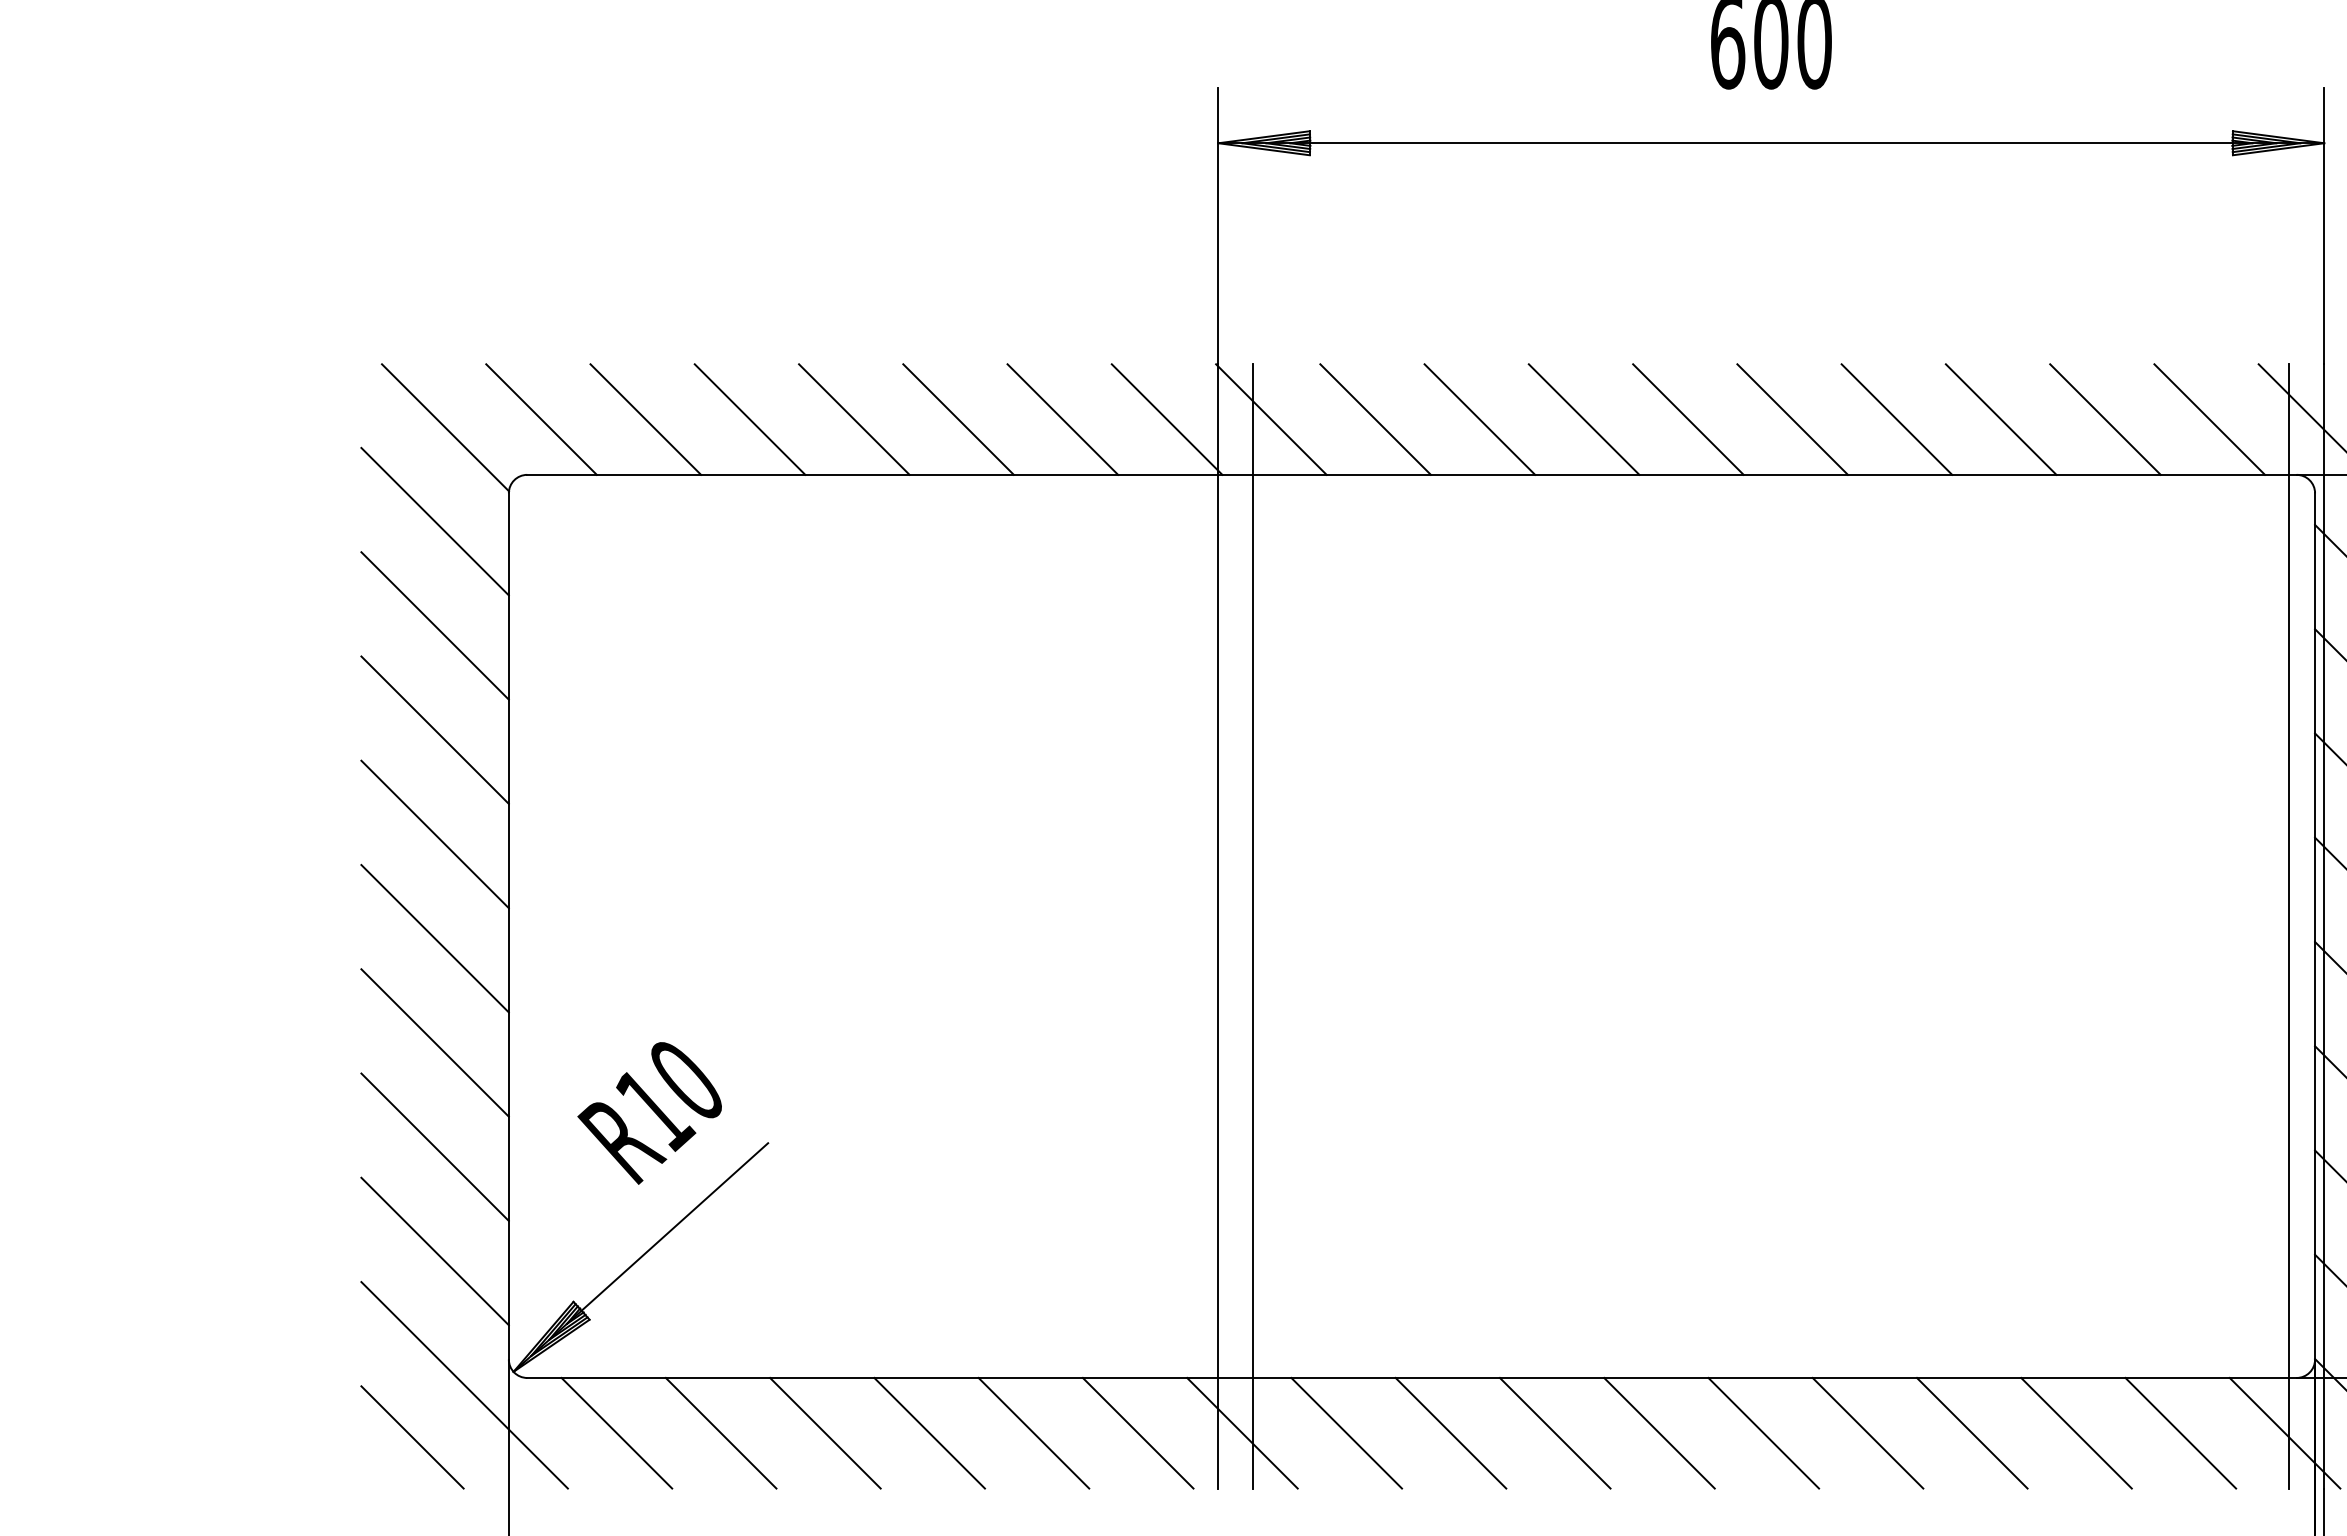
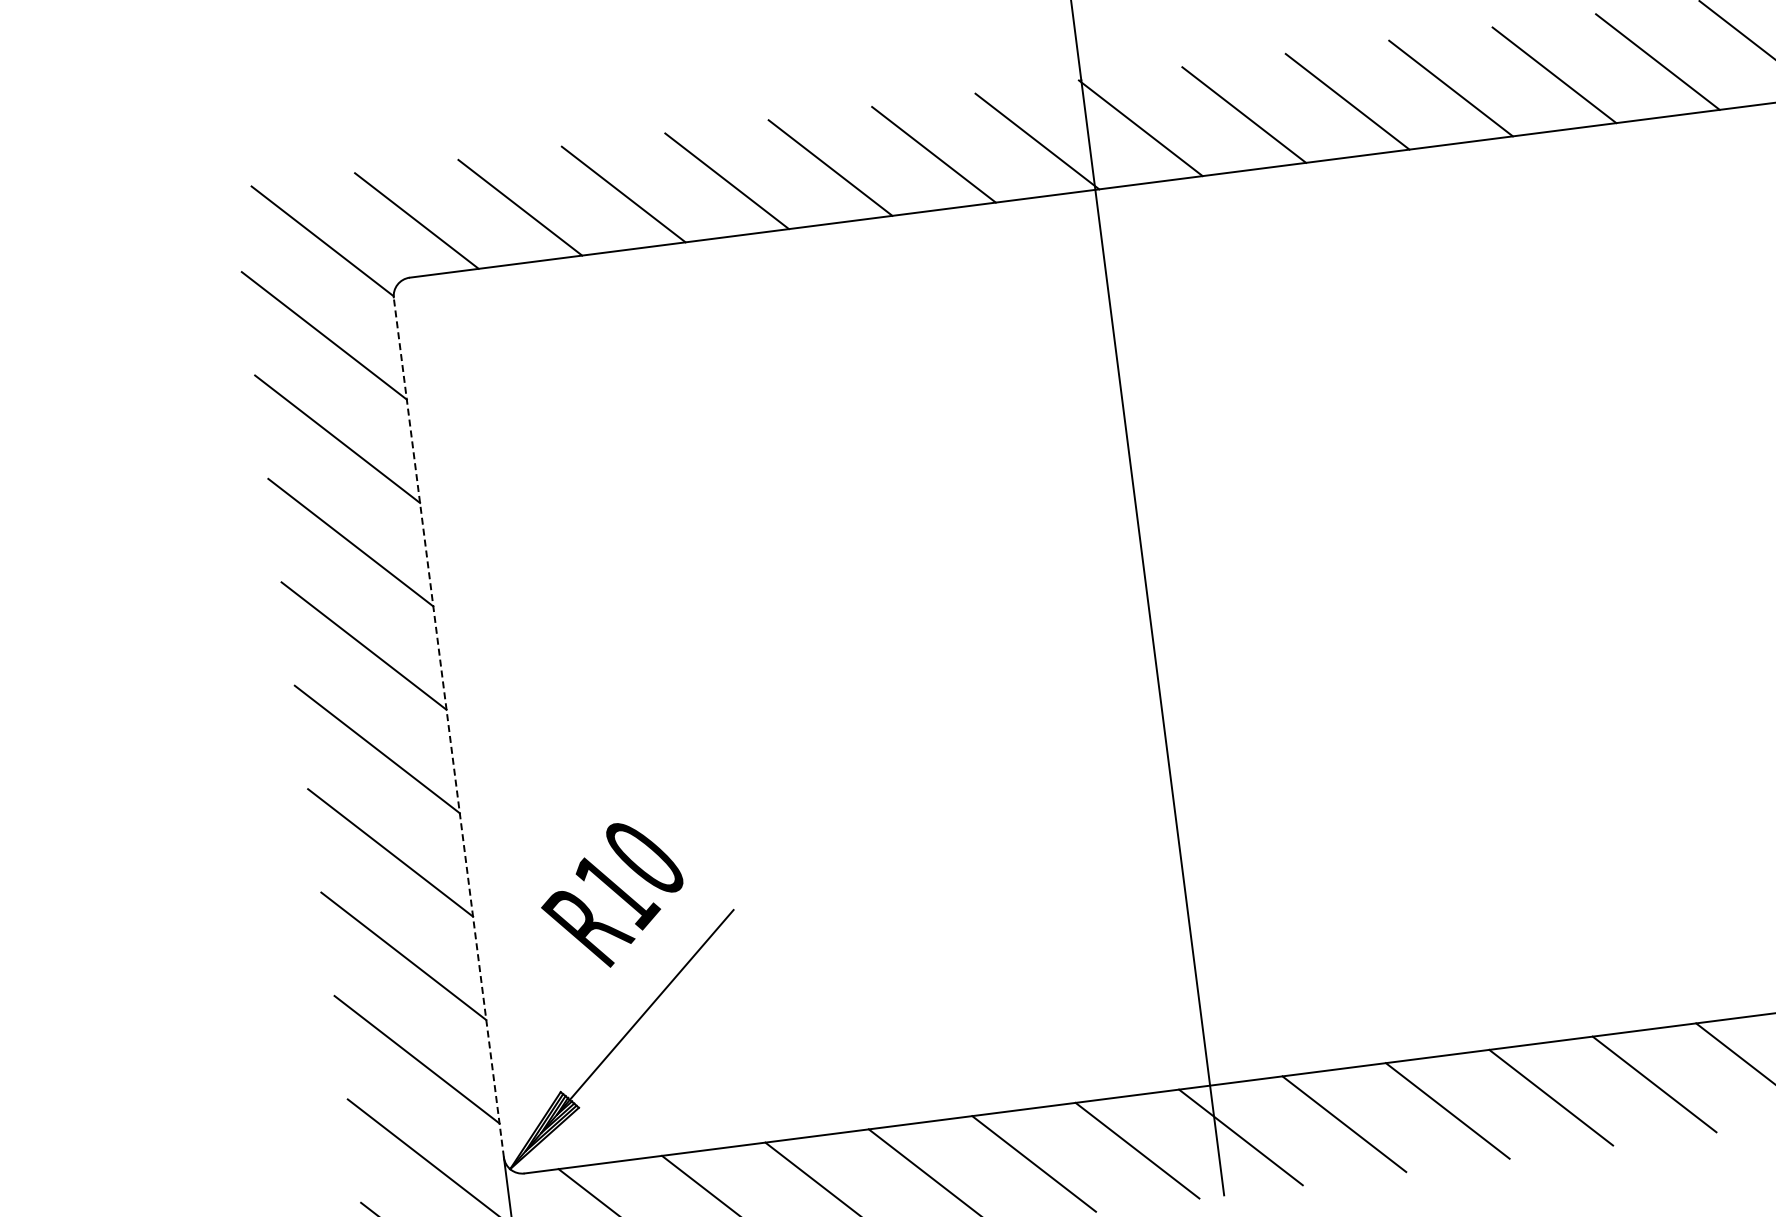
line: (508, 925) -> (448, 727), solid -> dashed
line: (1253, 926) -> (1187, 633), removed

